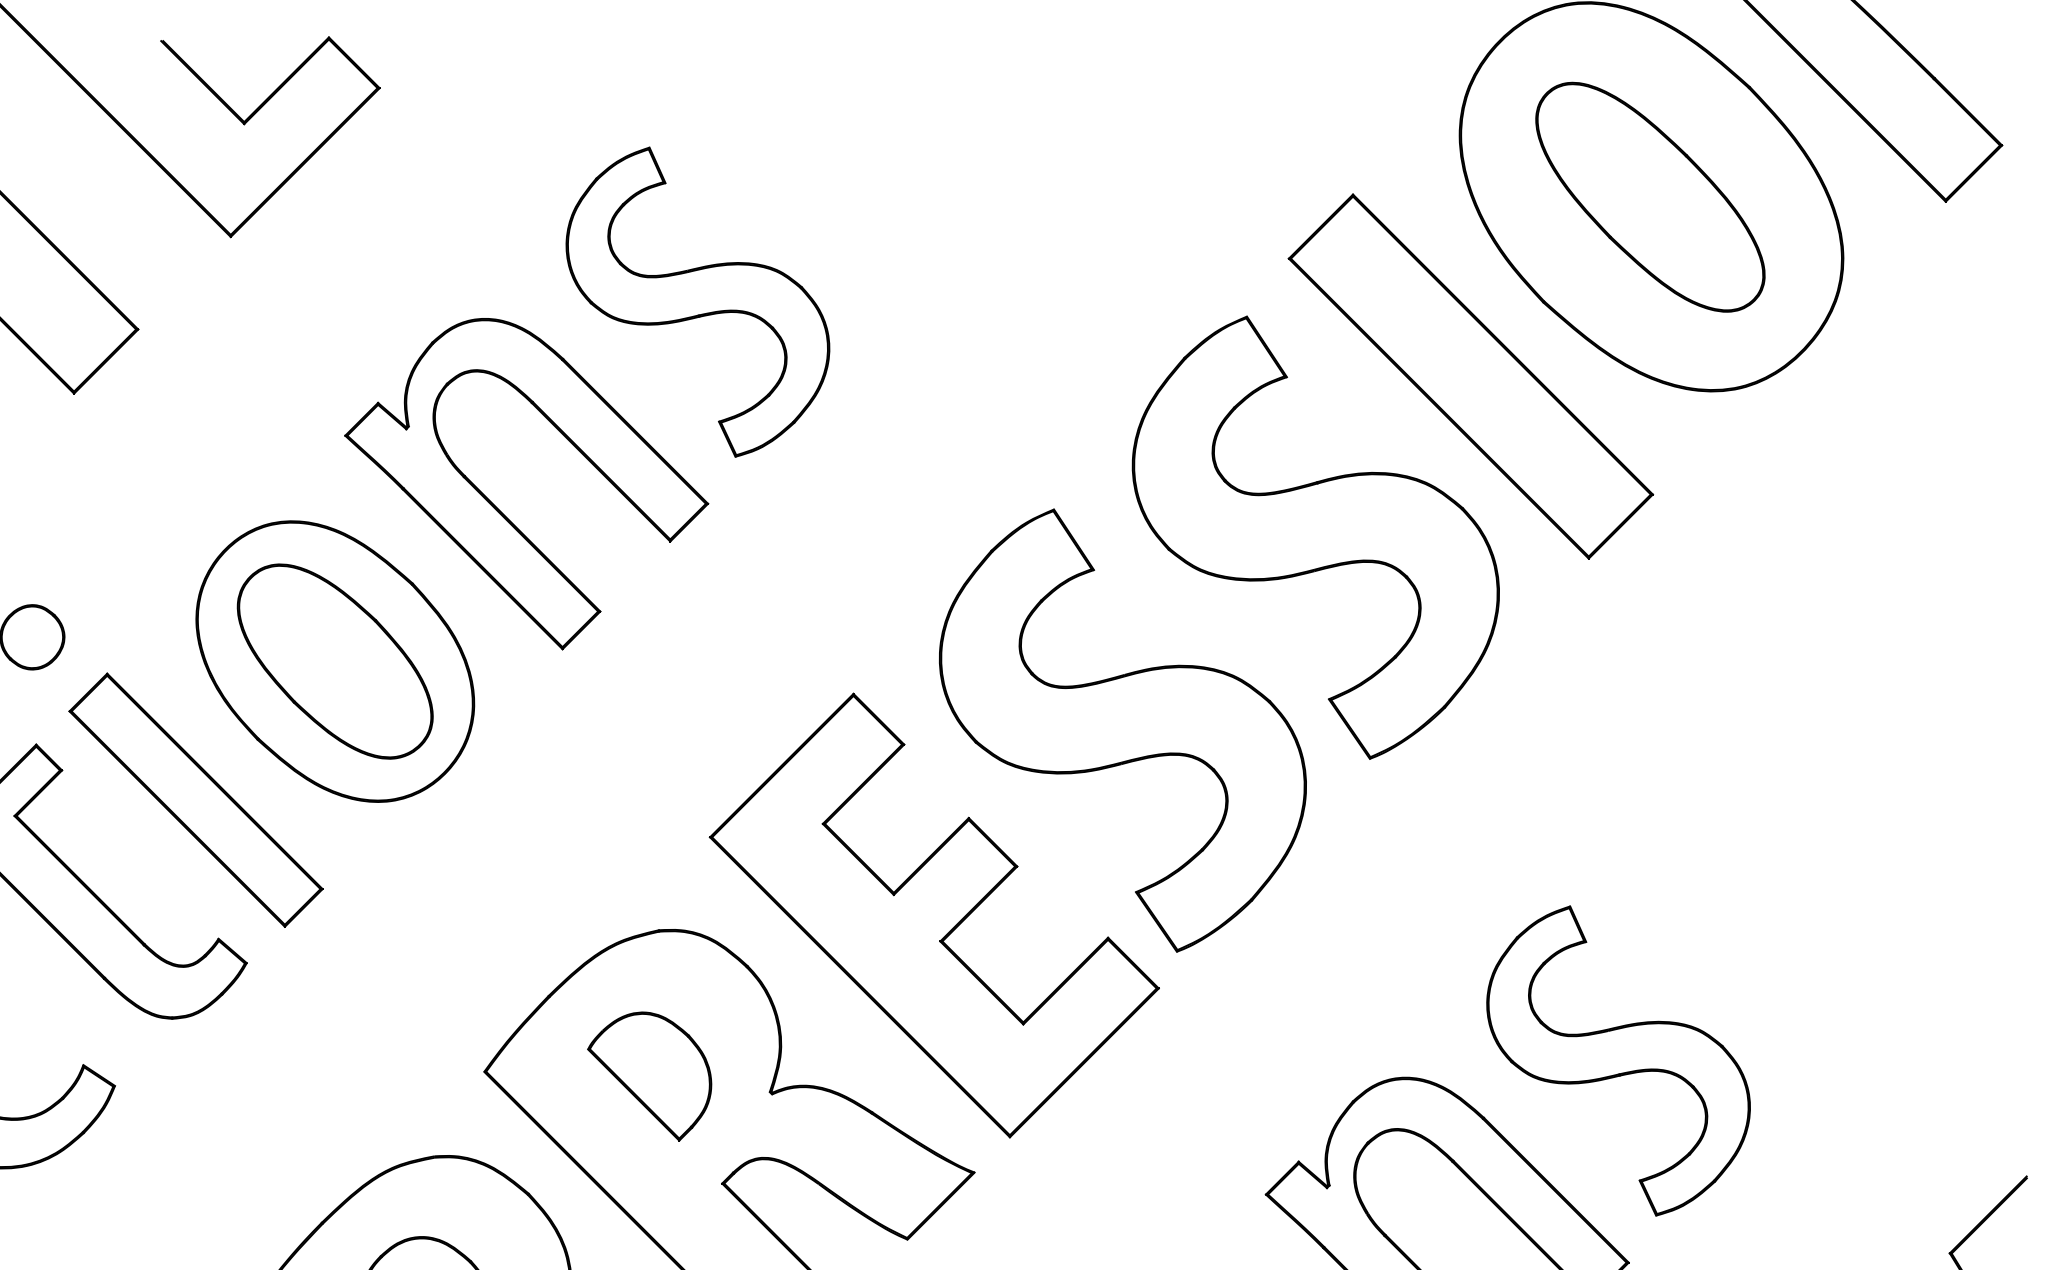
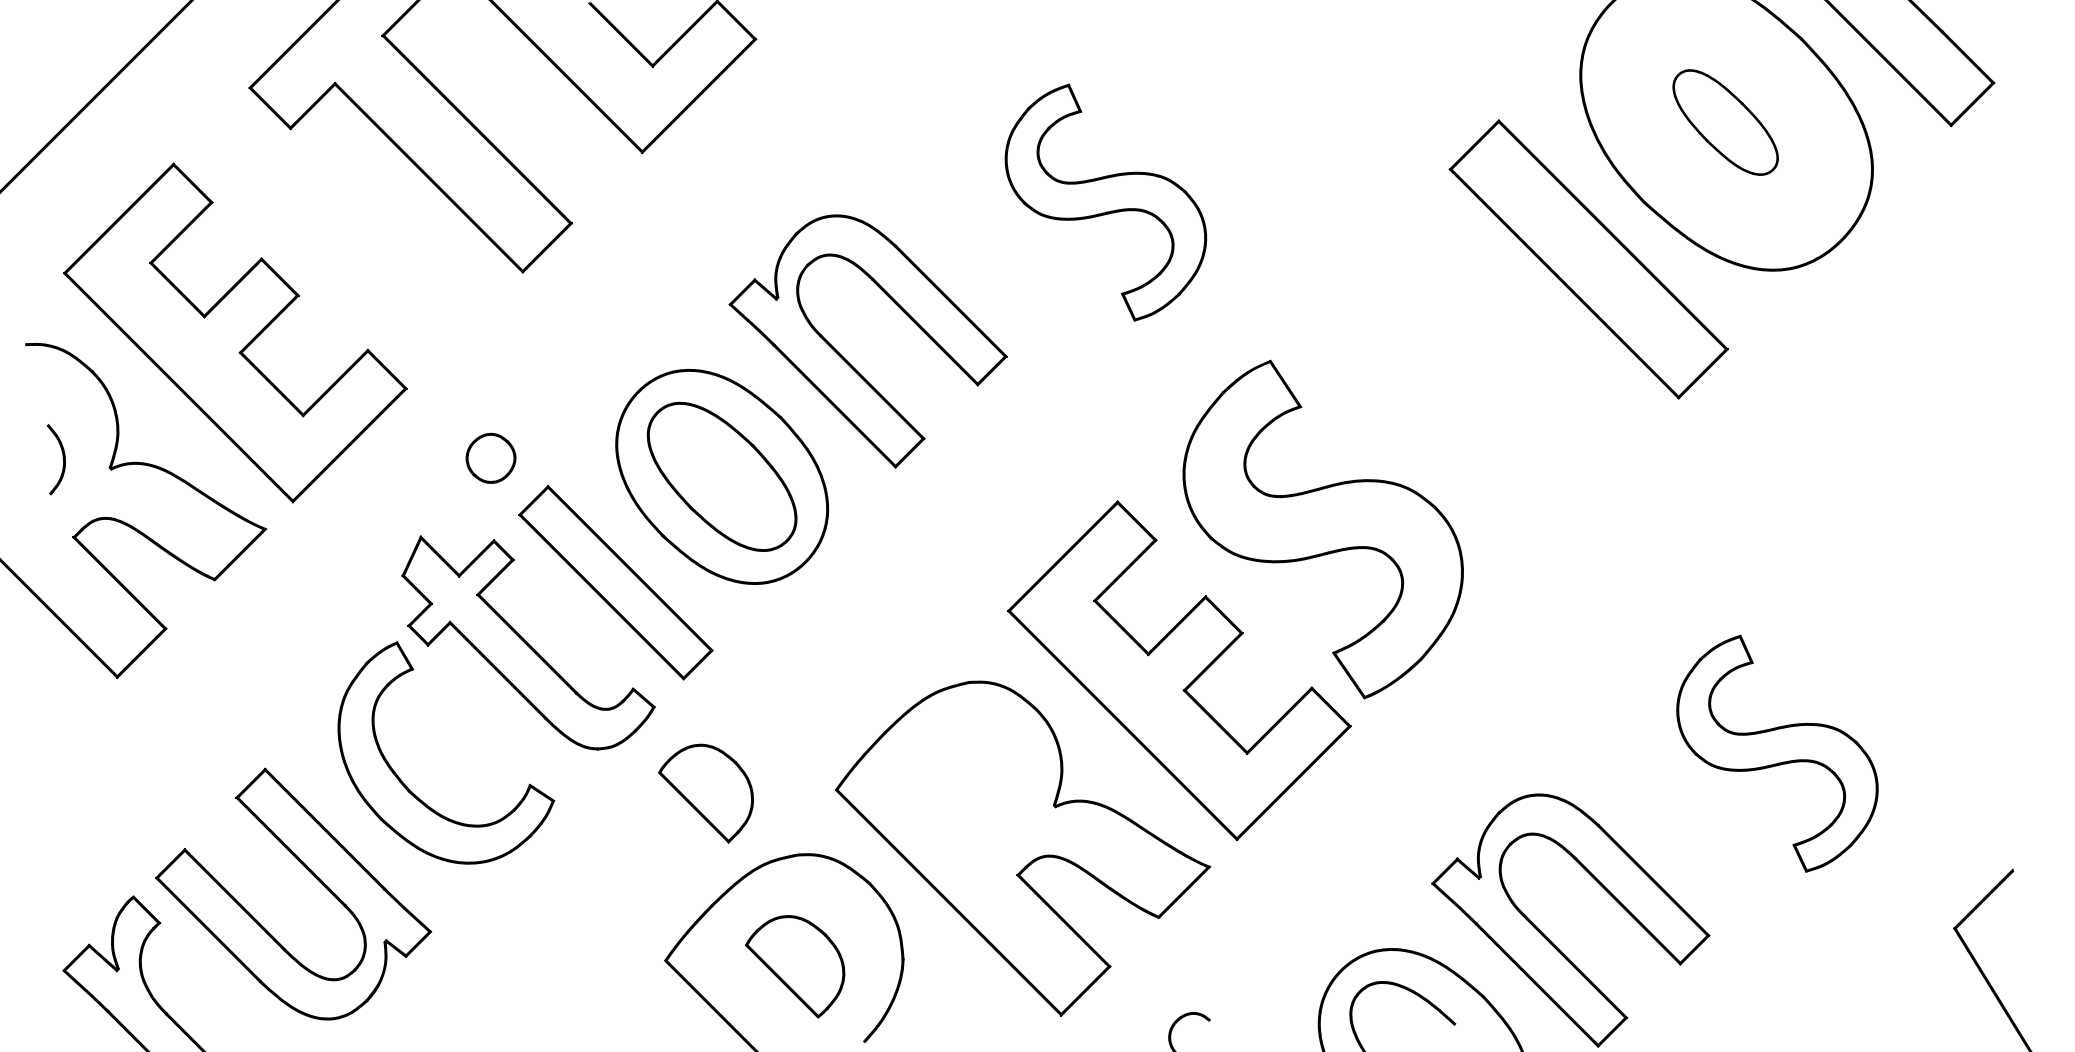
part: (1650, 197) -> (1725, 122), size x0.6
part: (697, 301) -> (1105, 202), moved
part: (1315, 537) -> (1470, 382), removed
part: (1618, 1060) -> (1777, 753), moved
part: (648, 1076) -> (705, 793), moved

